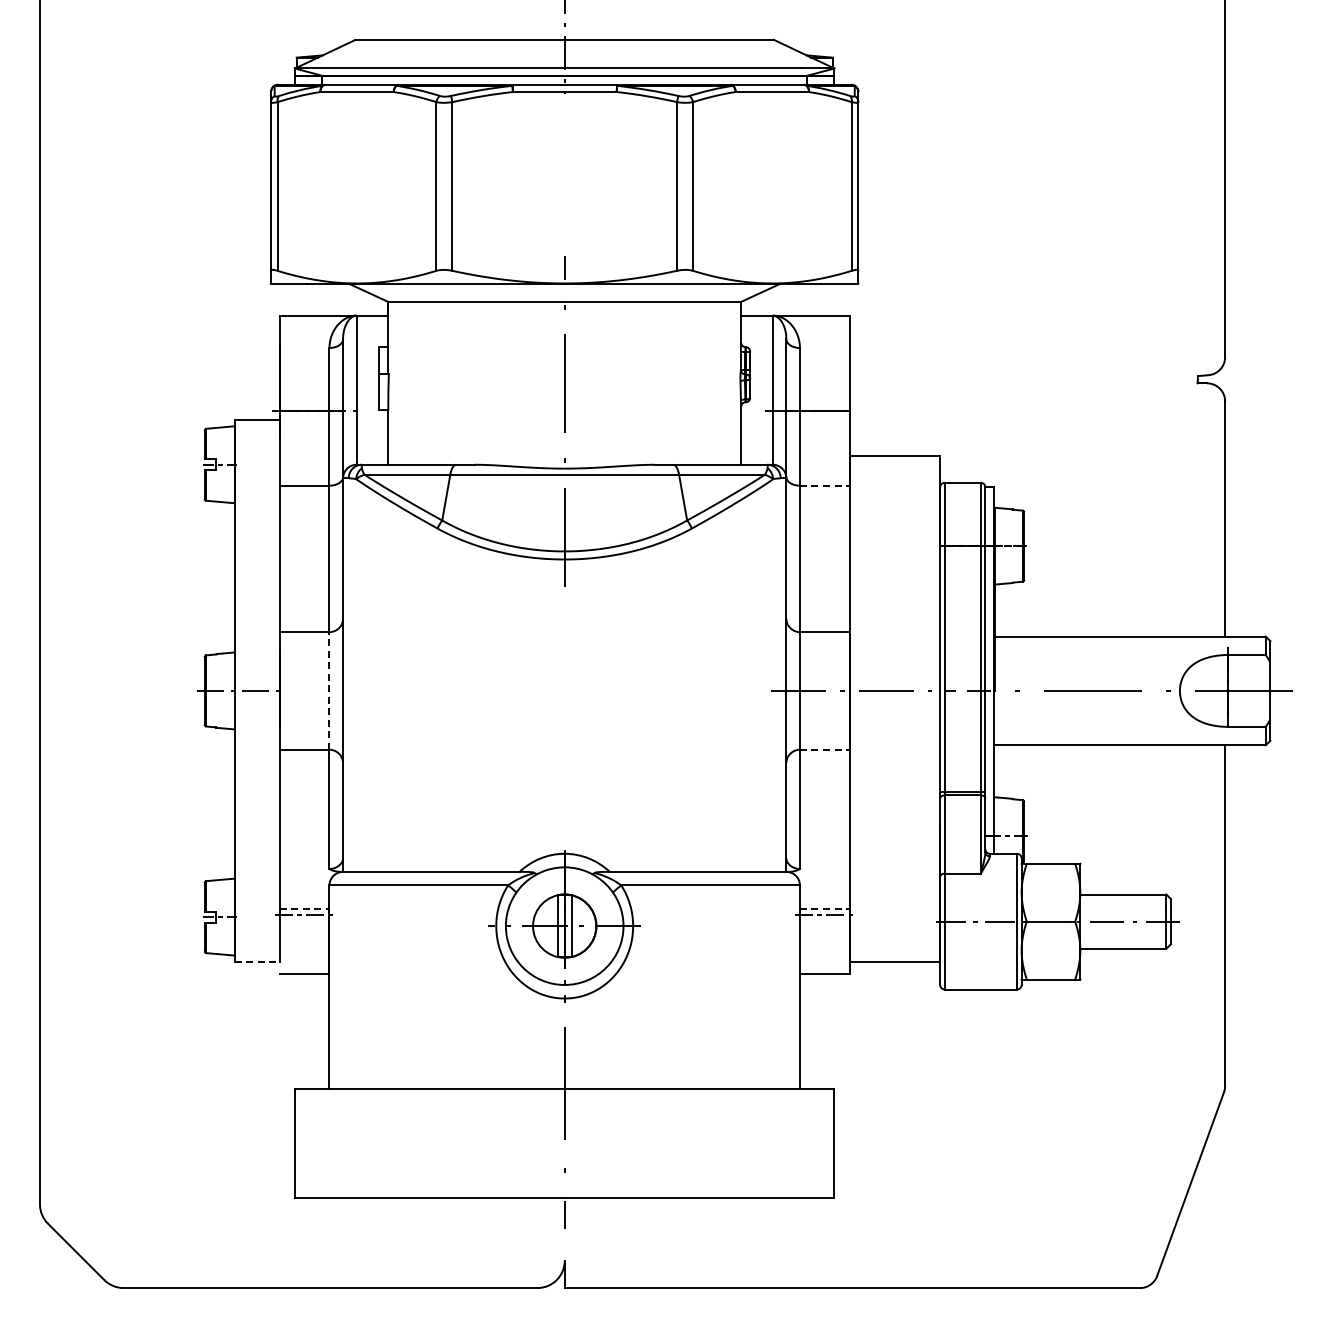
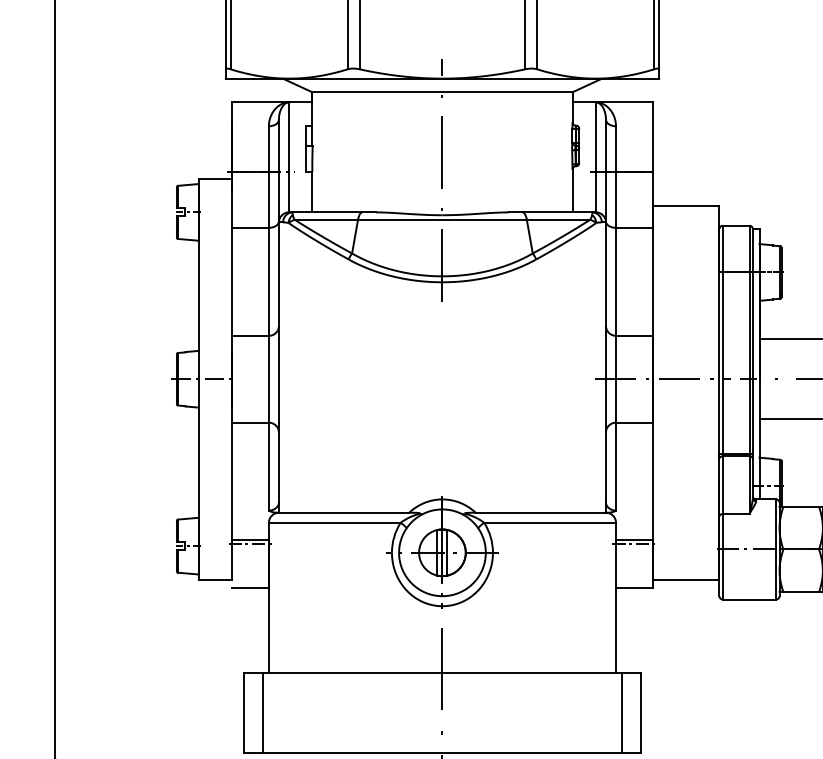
line: (824, 485) -> (634, 227), dashed -> solid
line: (329, 690) -> (268, 378), dashed -> solid
line: (824, 749) -> (634, 422), dashed -> solid
line: (304, 909) -> (250, 540), dashed -> solid
line: (824, 909) -> (634, 540), dashed -> solid
line: (257, 962) -> (215, 579), dashed -> solid
line: (322, 1143) -> (263, 713), added
line: (807, 1143) -> (621, 713), added

